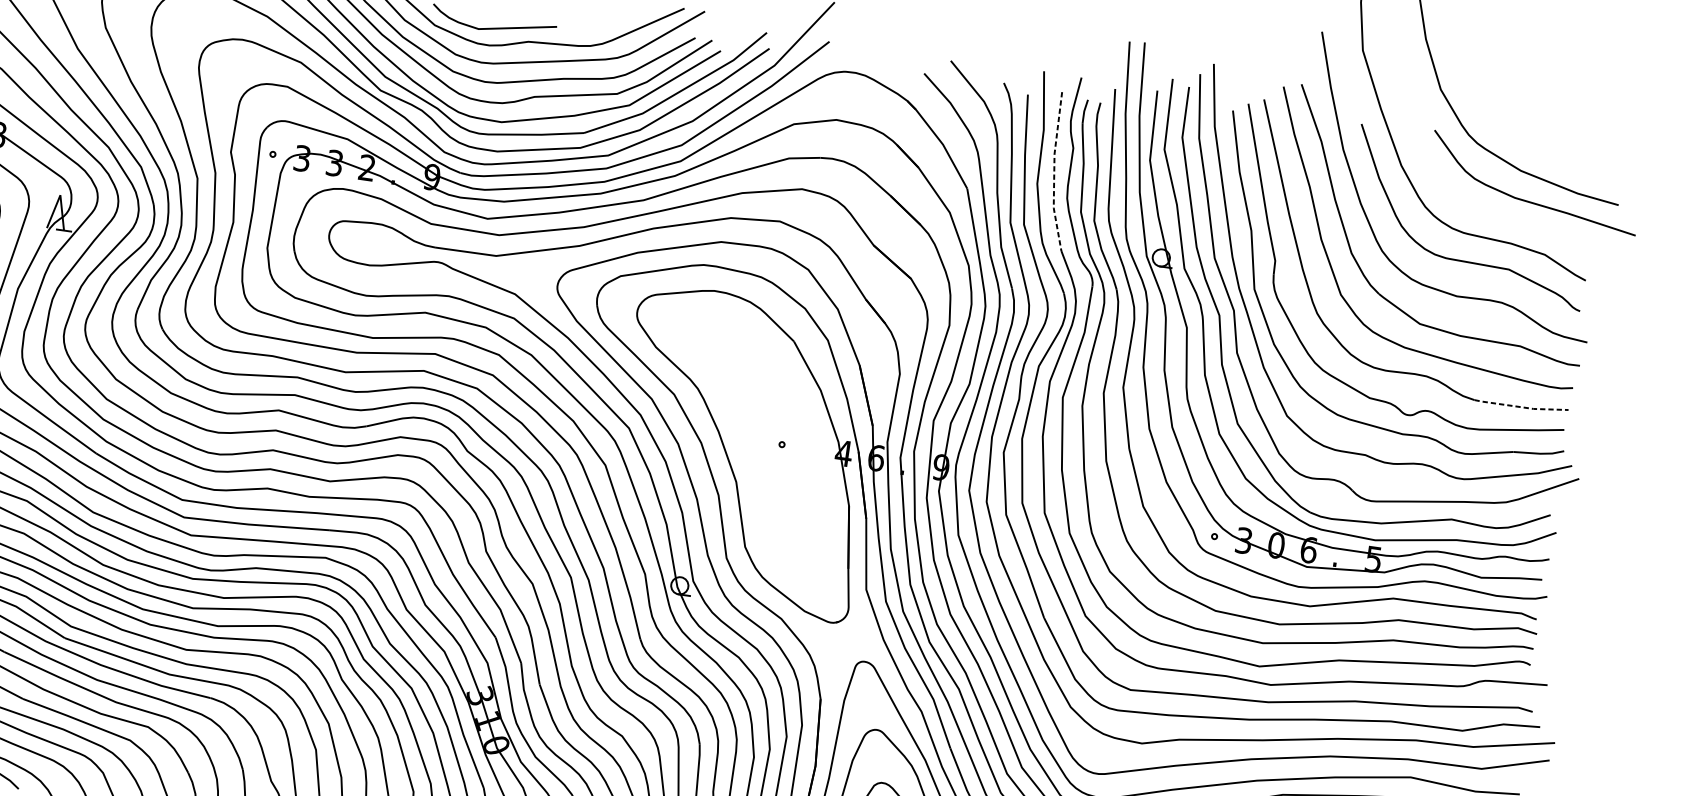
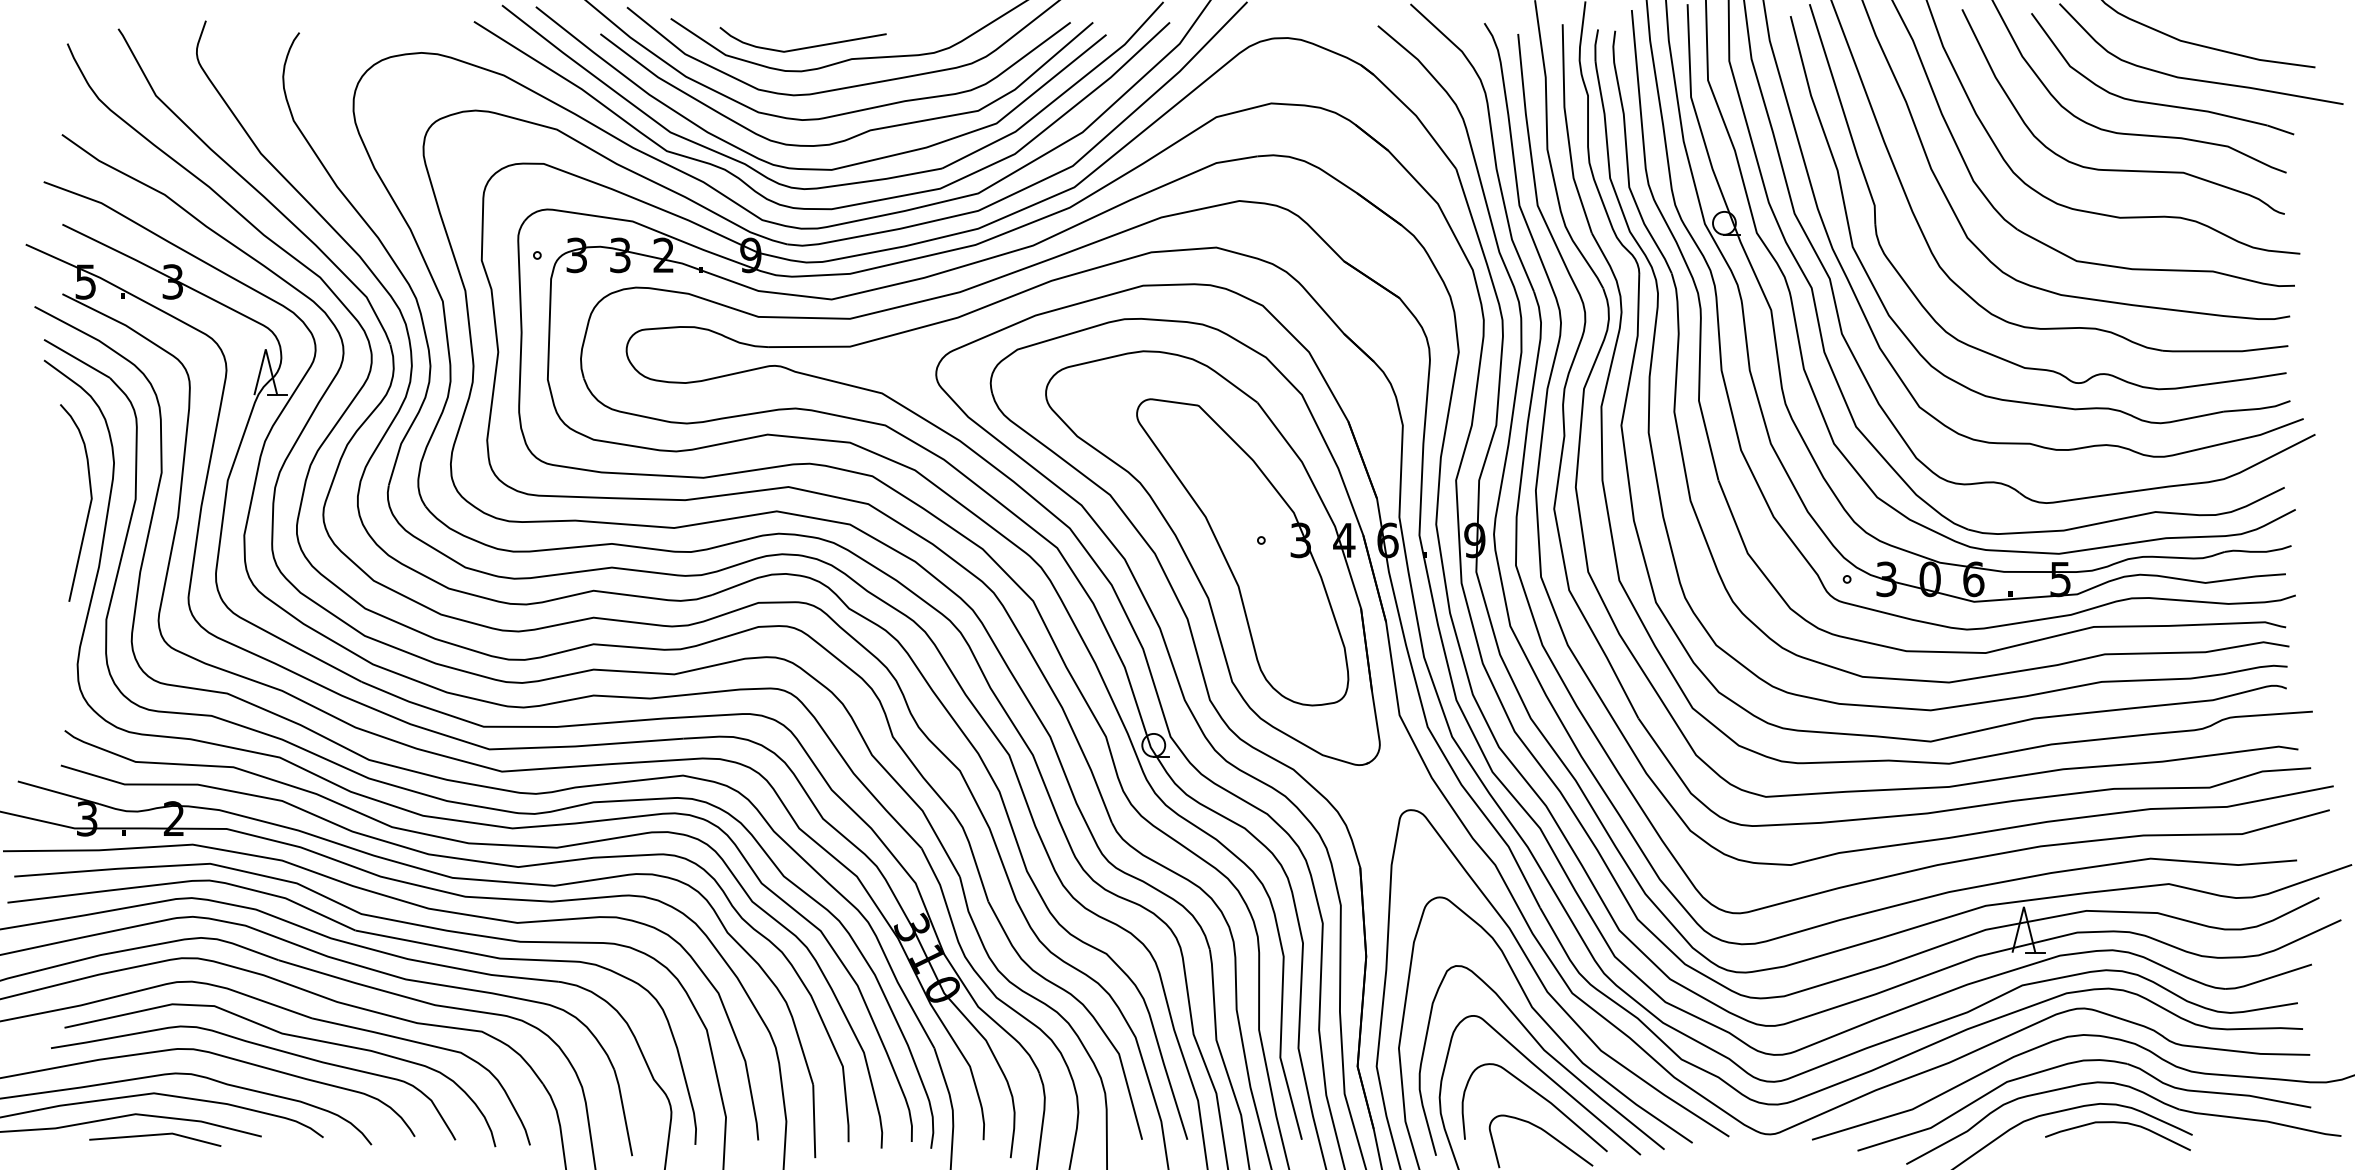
line: (1054, 171) -> (1567, 130), dashed -> solid
part: (1500, 215) -> (2161, 103), added
line: (1521, 407) -> (2226, 351), dashed -> solid
part: (766, 451) -> (1242, 552), added

